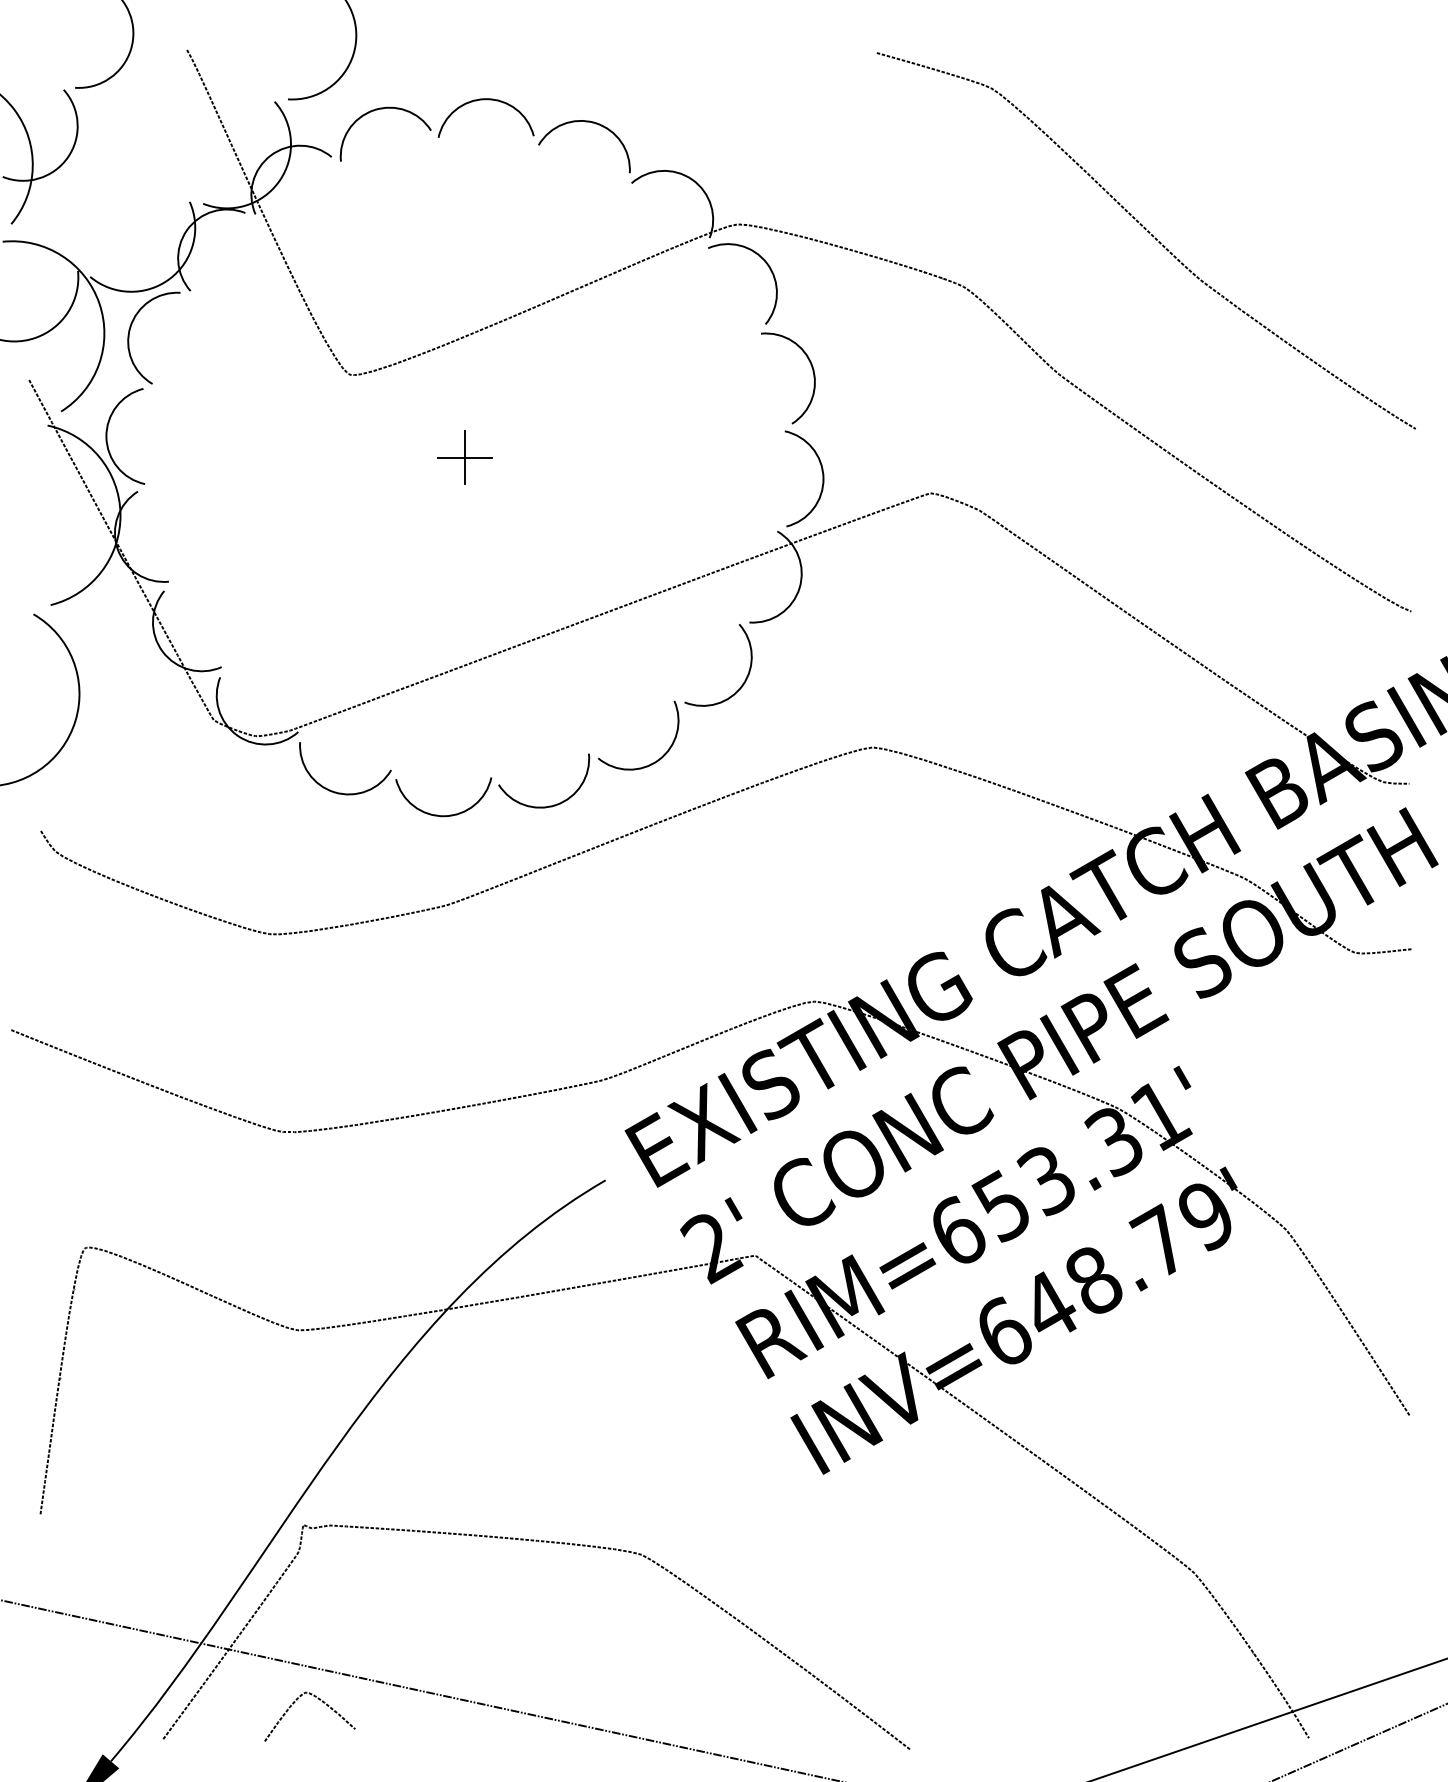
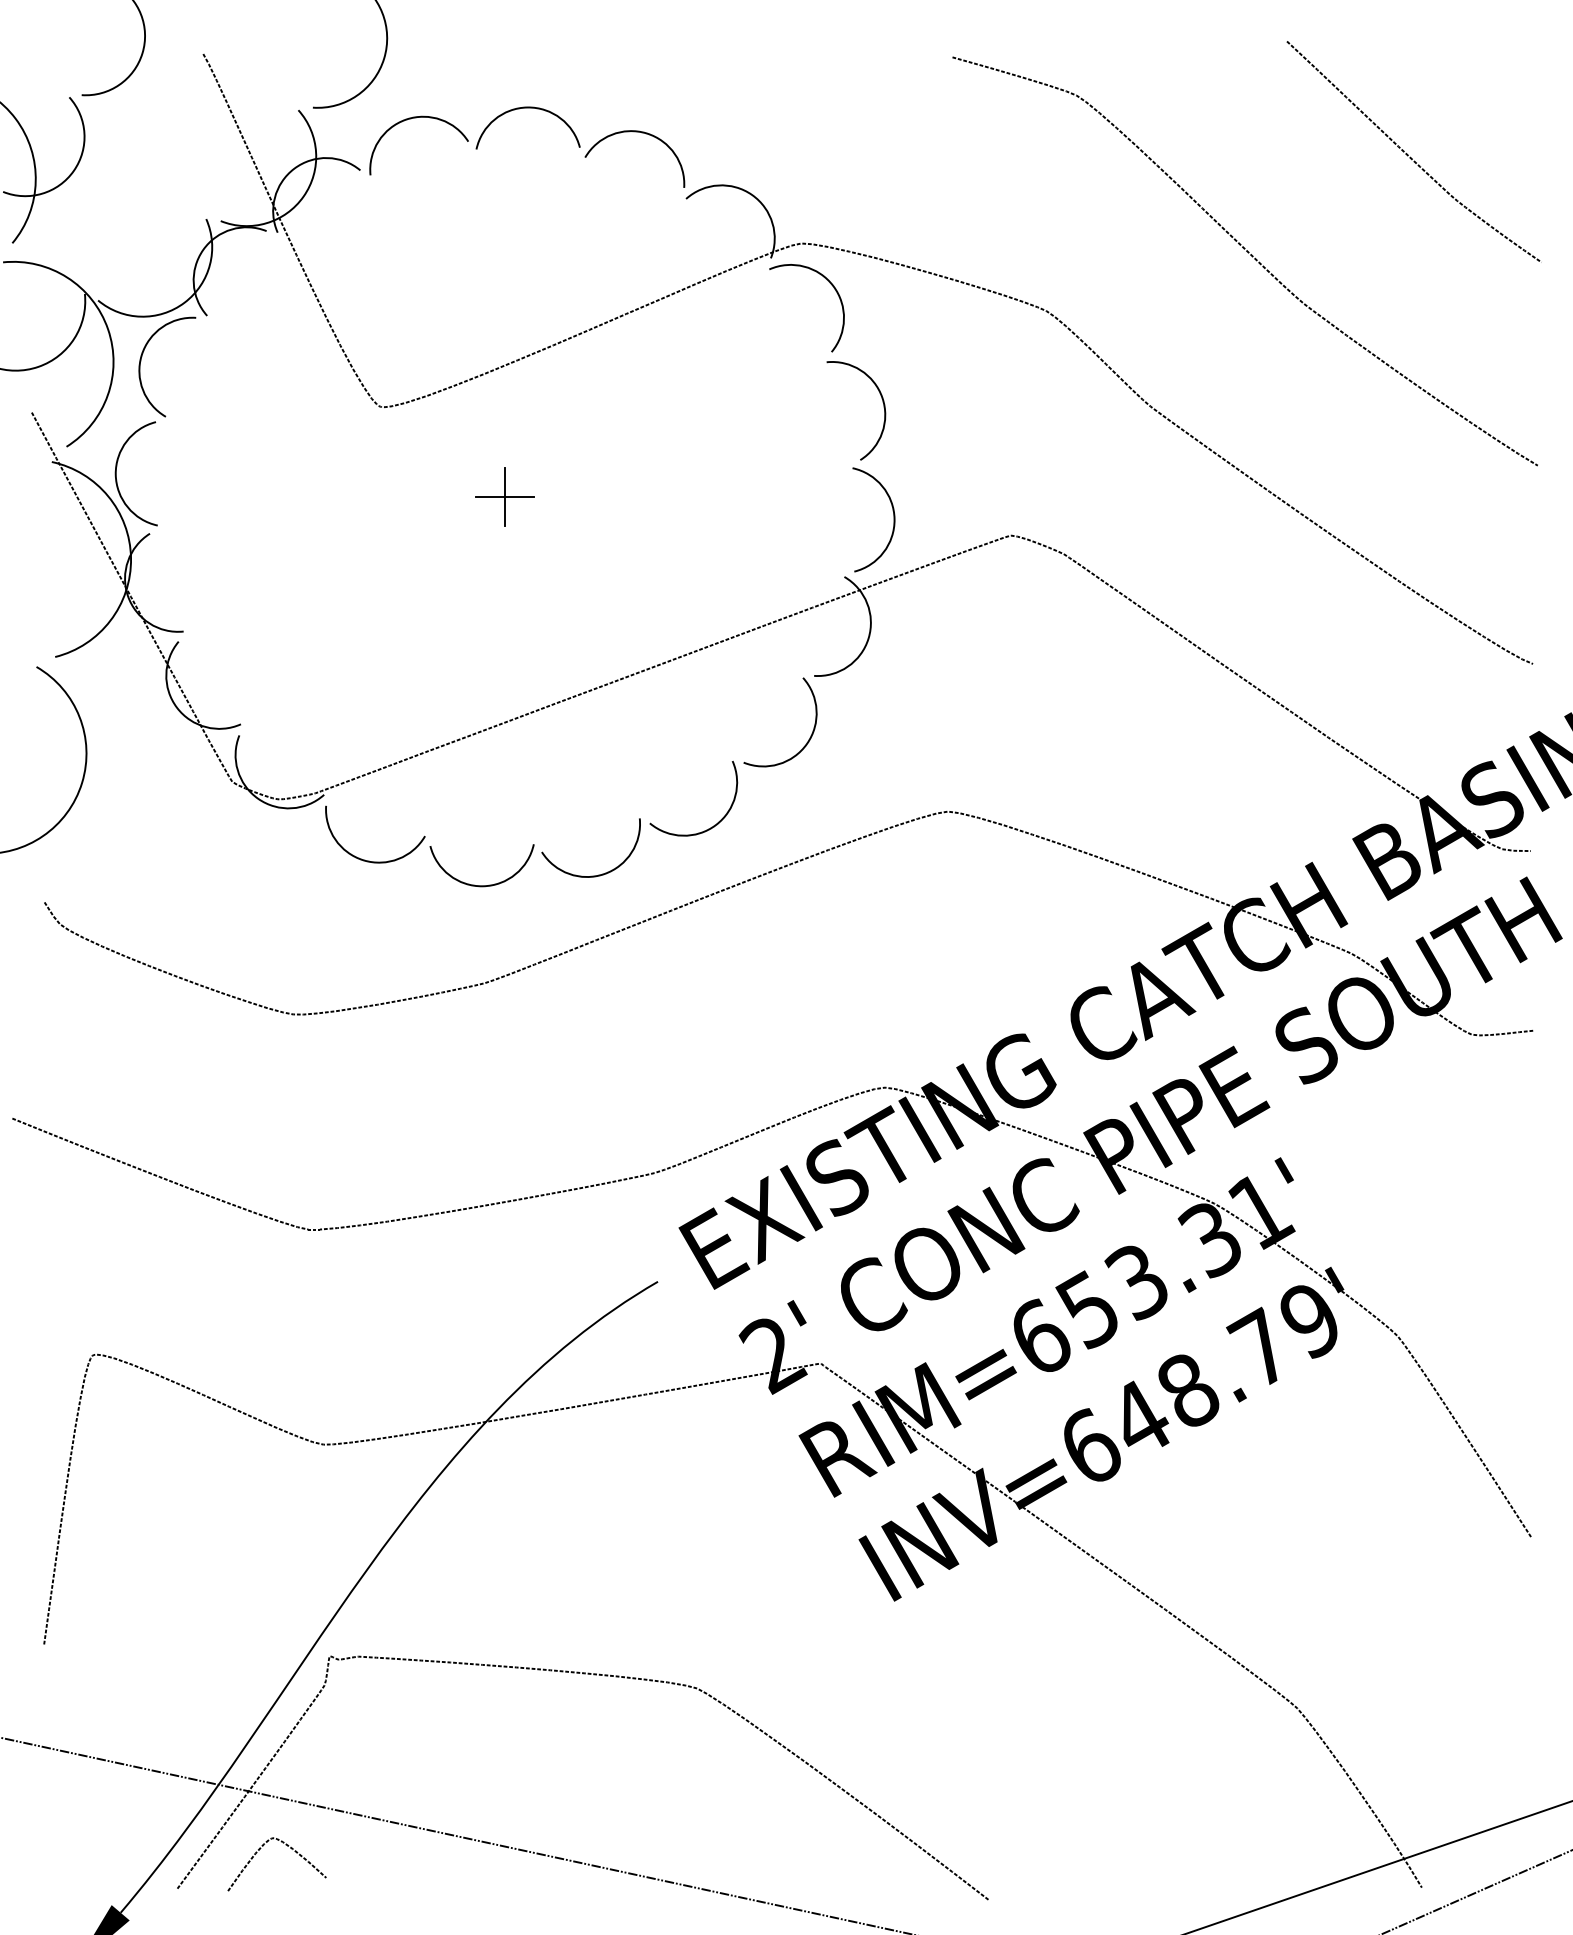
curve: (1296, 142) -> (1408, 154), added
curve: (319, 1700) -> (287, 1846), moved

